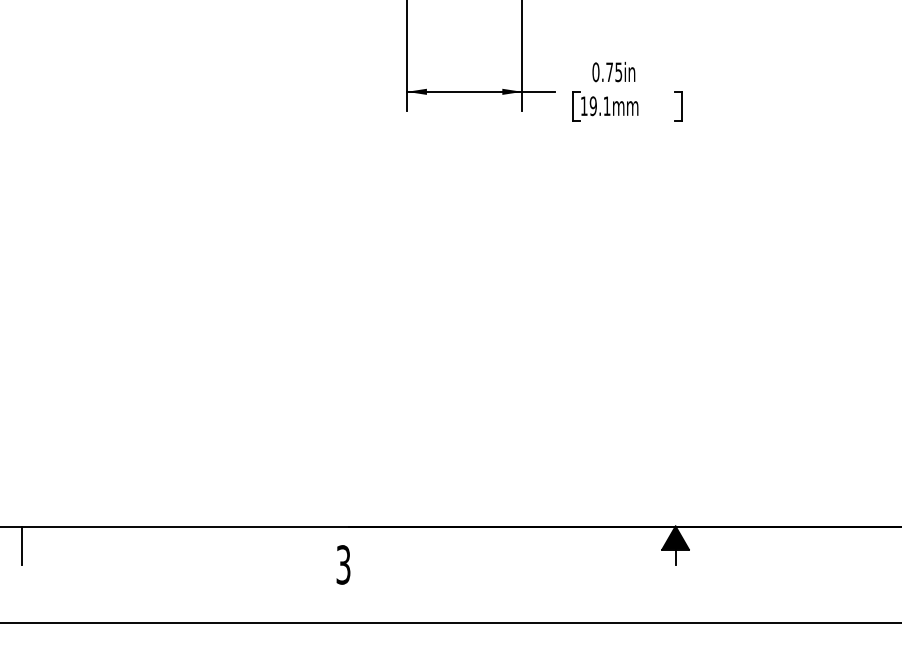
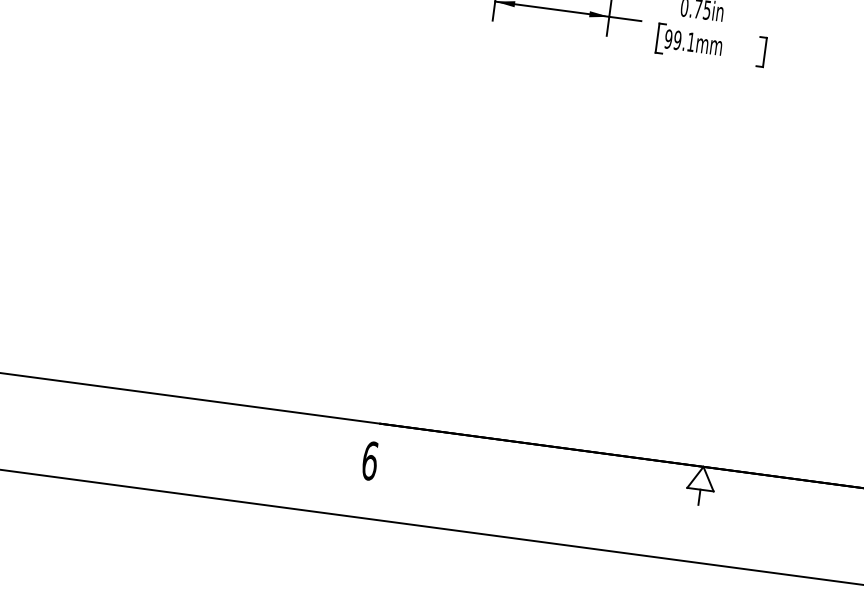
text: (583, 106) -> (667, 39), 19.1mm -> 99.1mm
fill: (675, 537) -> (701, 477), removed
line: (21, 545) -> (54, 399), removed
text: (343, 564) -> (370, 460), 3 -> 6

